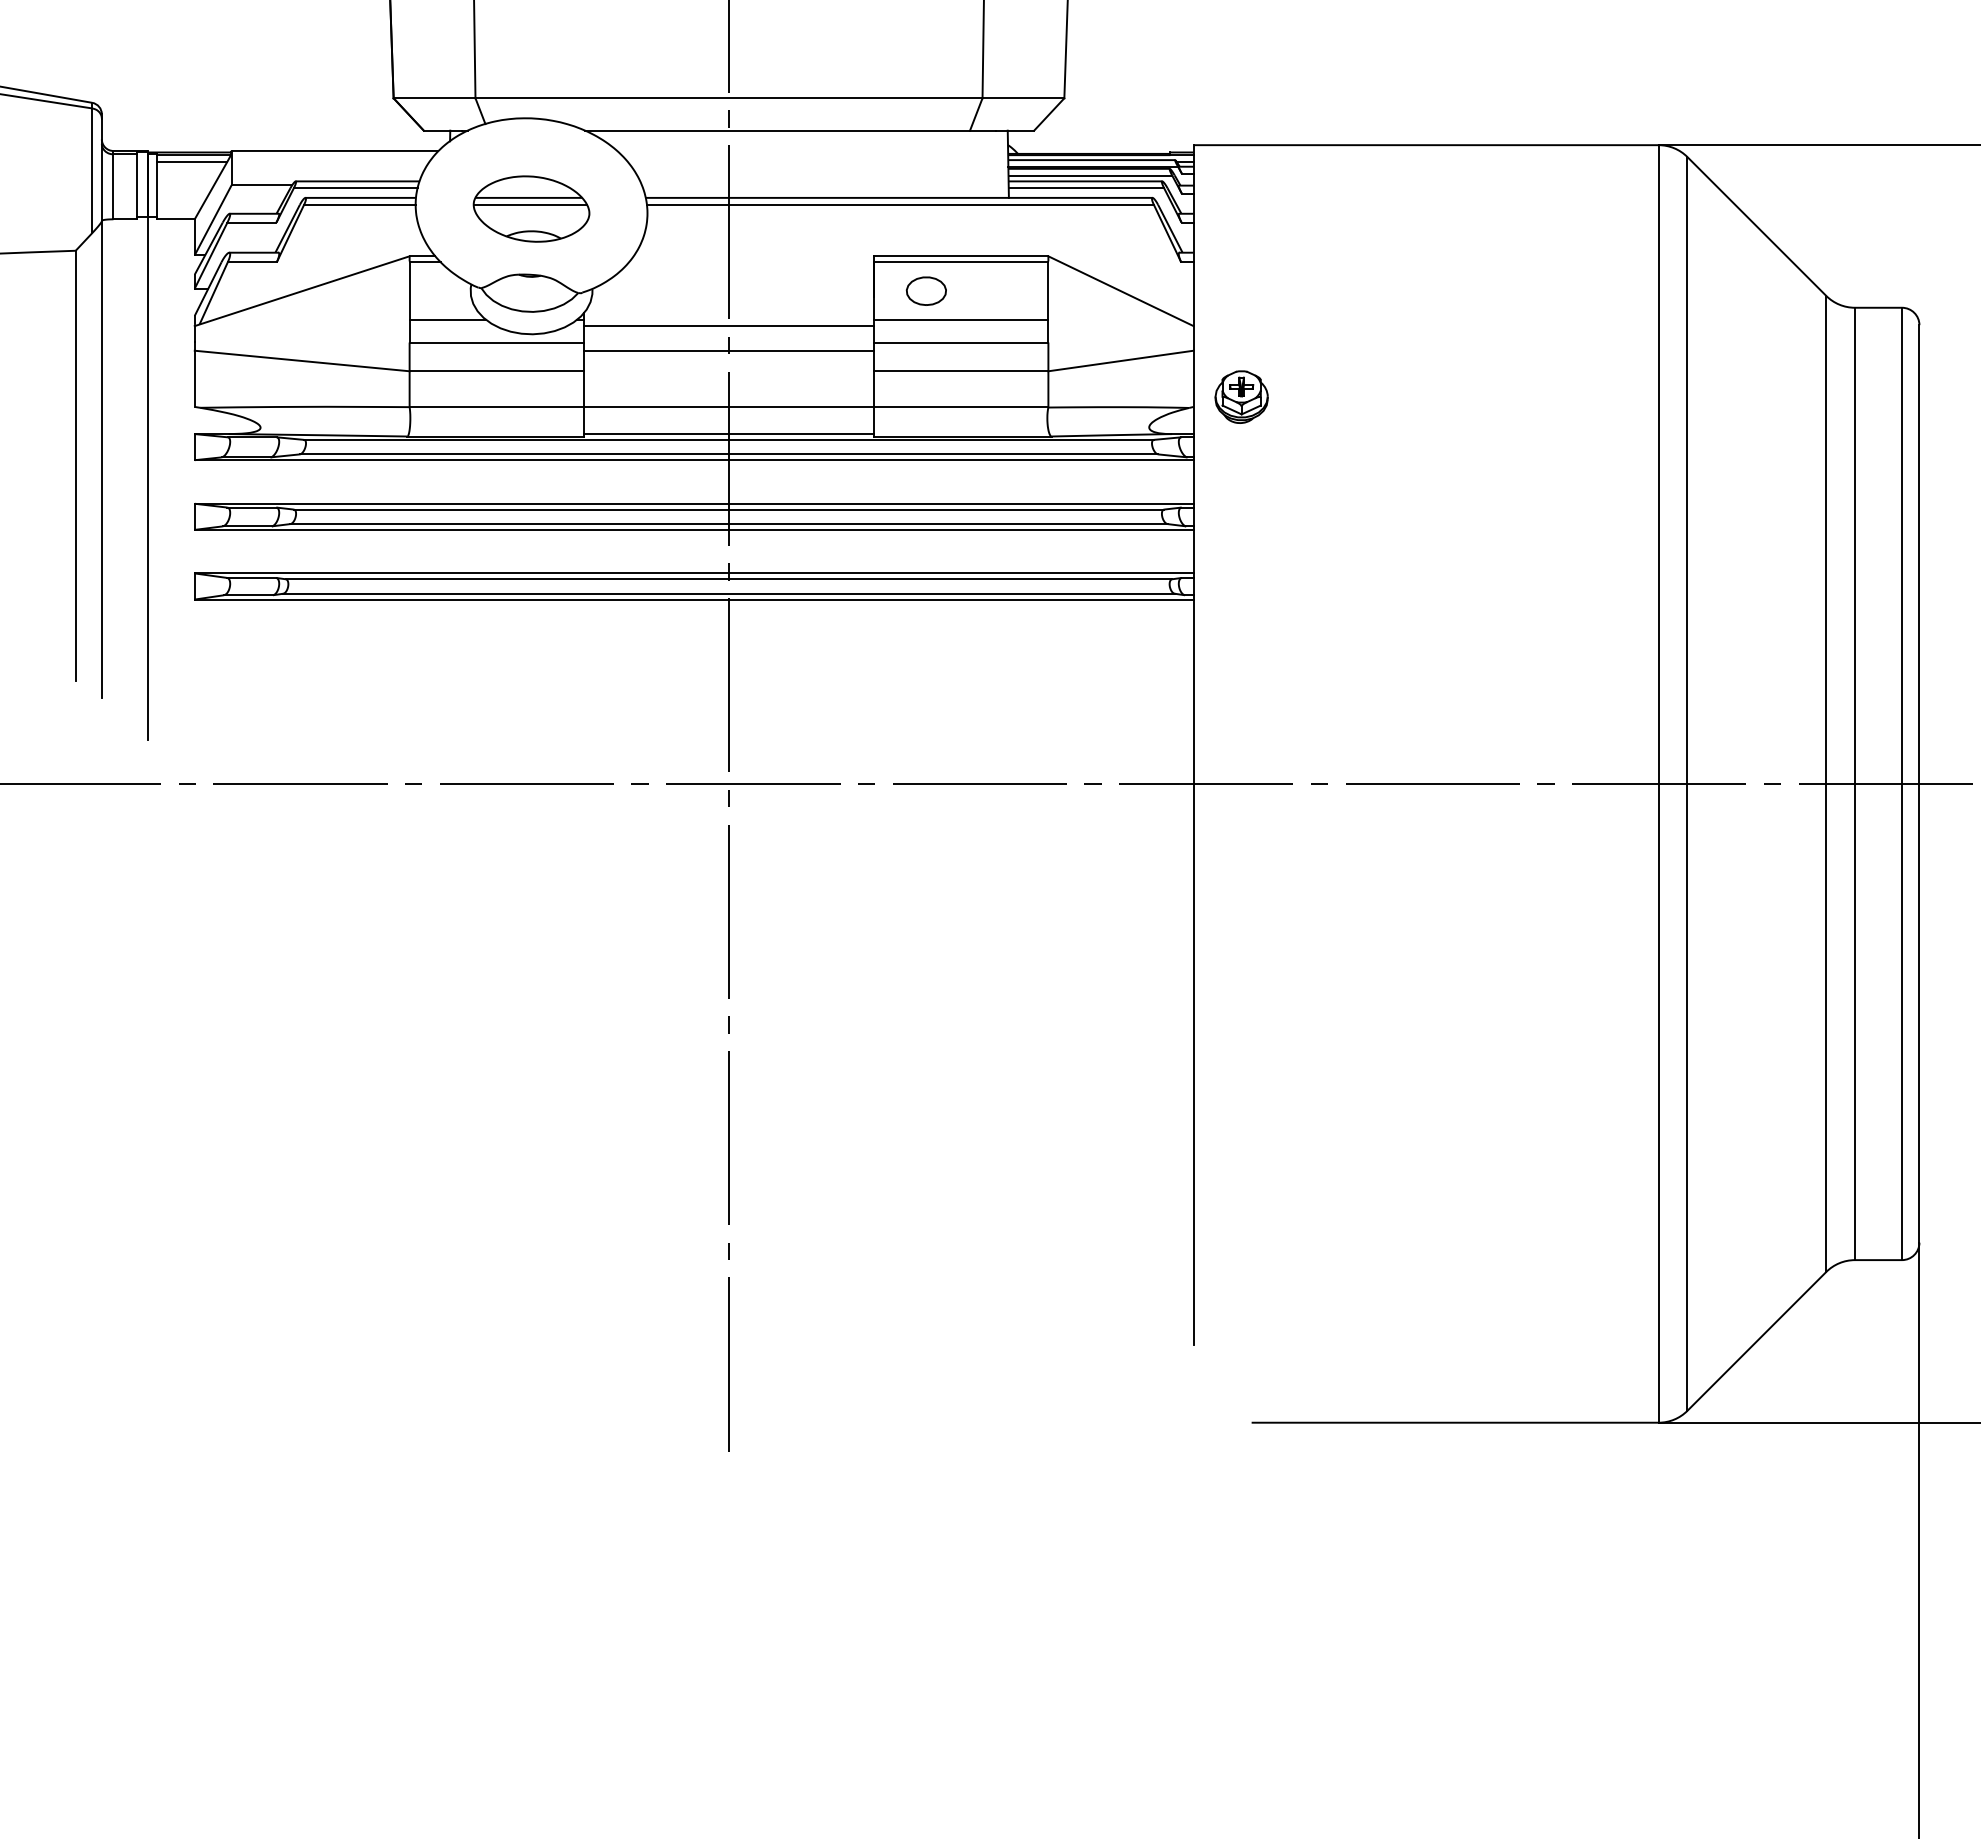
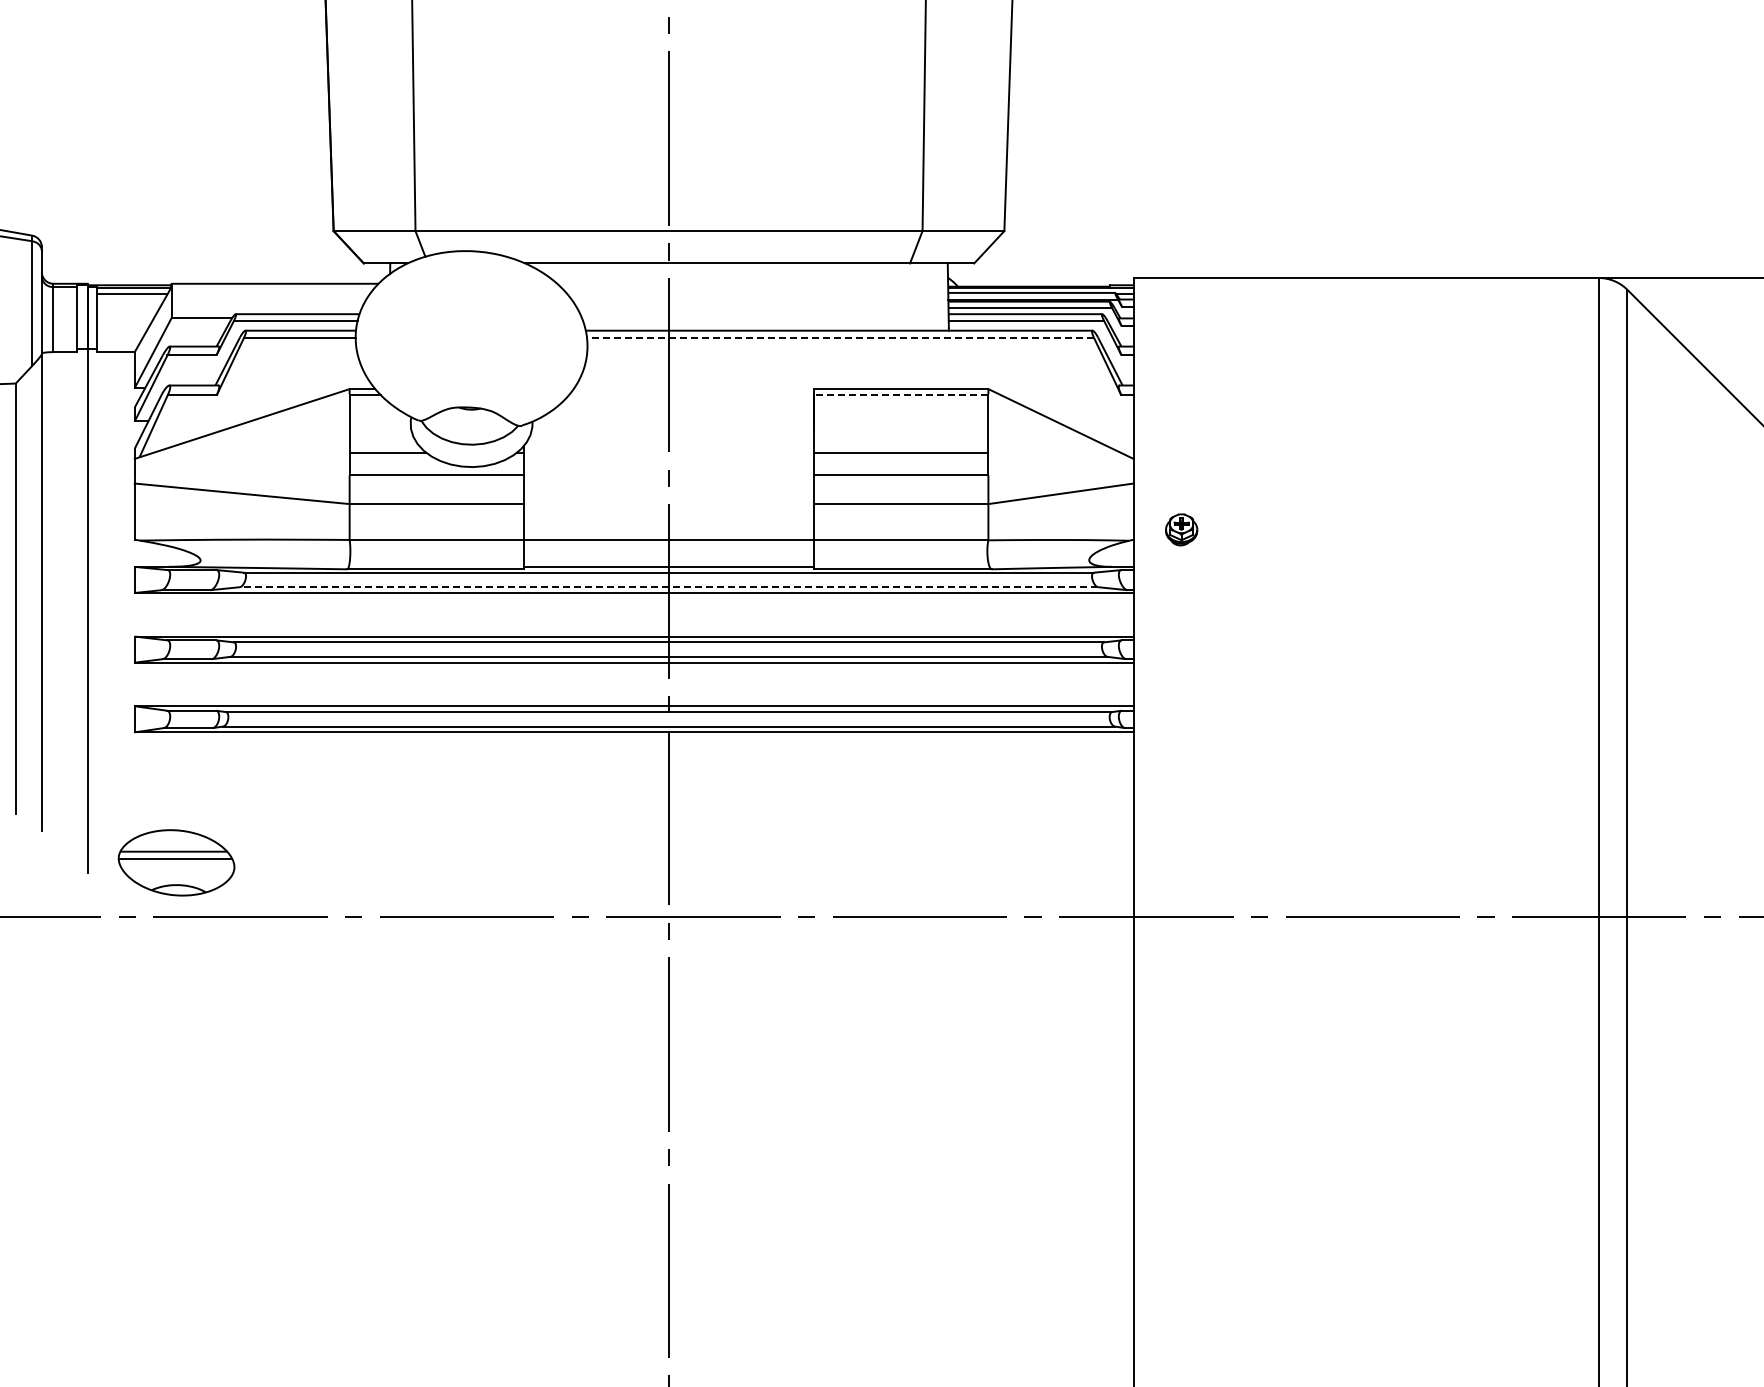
line: (900, 204) -> (840, 337), solid -> dashed
part: (531, 208) -> (176, 862), moved
line: (960, 262) -> (900, 395), solid -> dashed
part: (925, 290) -> (865, 423), removed
line: (728, 326) -> (668, 459), removed
line: (728, 350) -> (668, 483), removed
part: (1241, 396) -> (1181, 529), size x0.6
line: (728, 454) -> (668, 587), solid -> dashed

